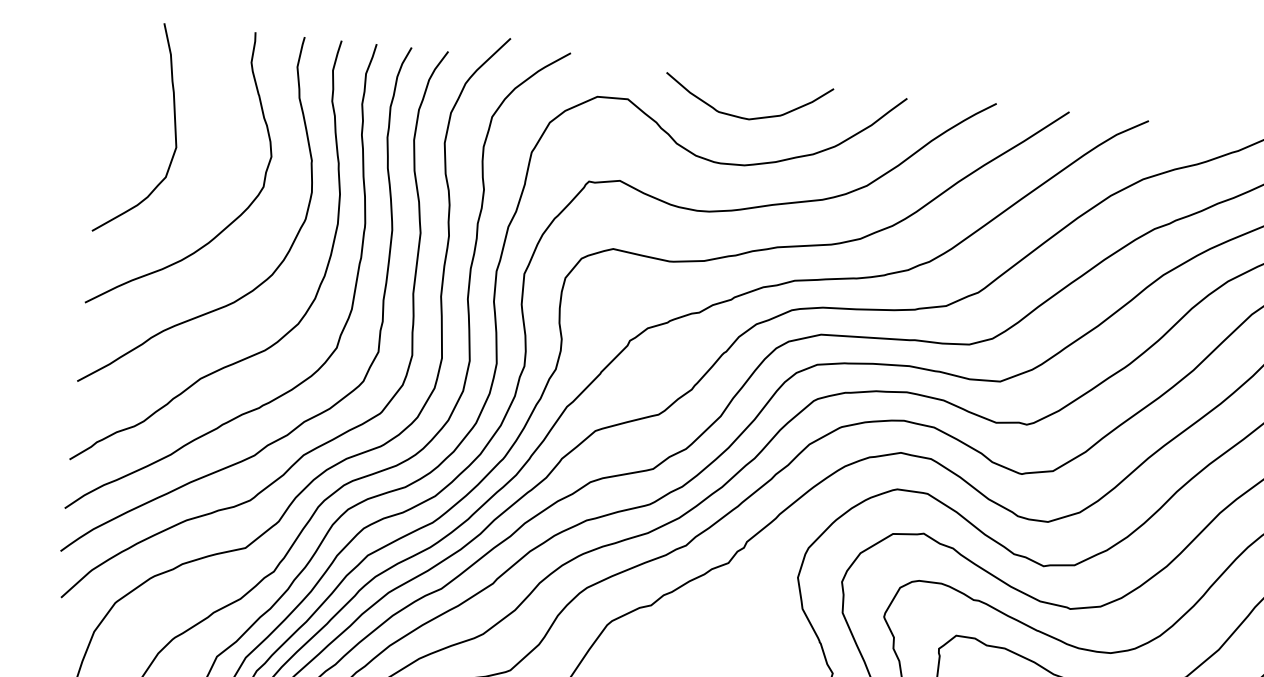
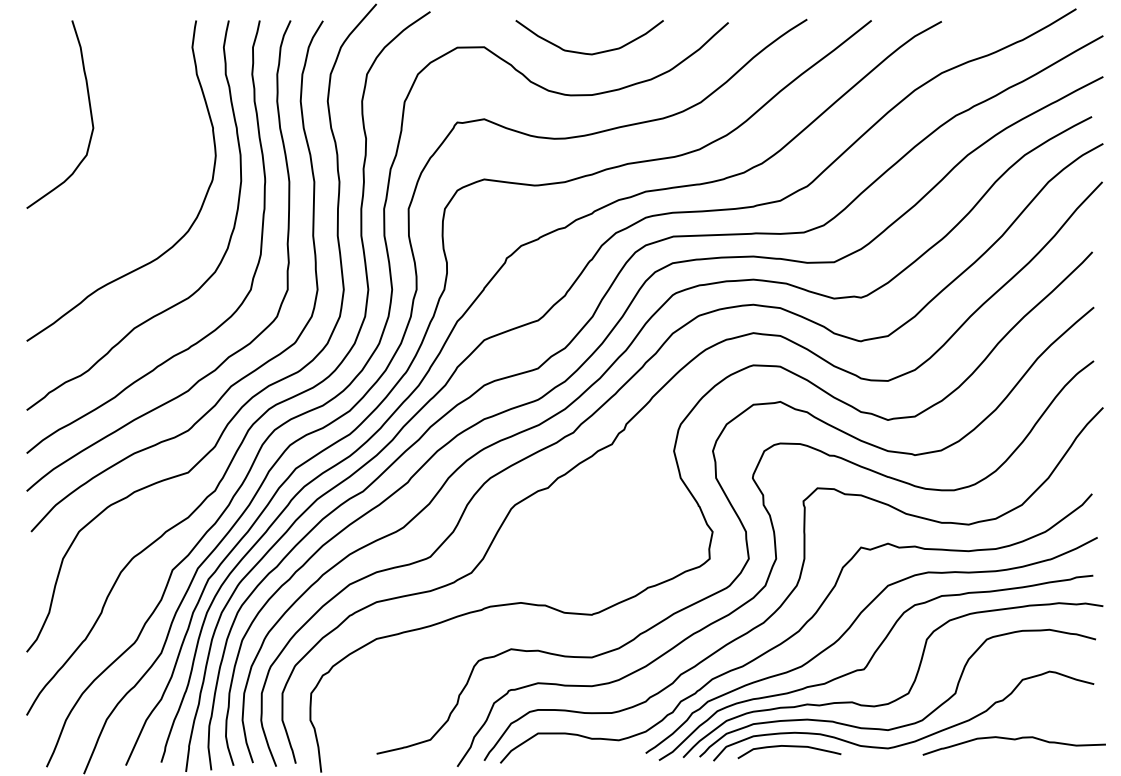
curve: (230, 221) -> (147, 188), removed

